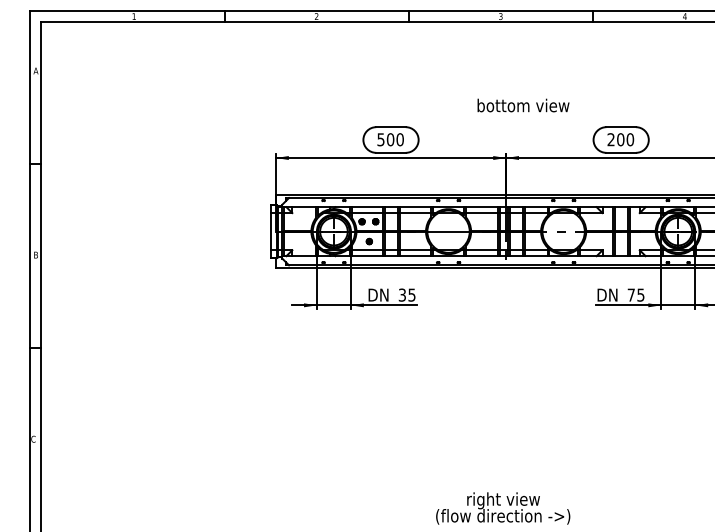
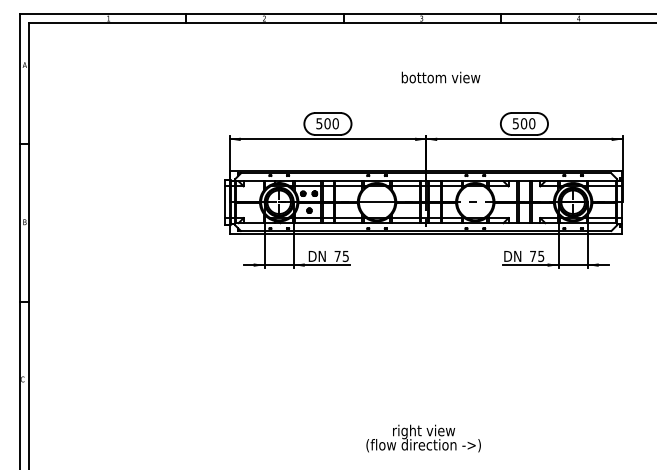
text: (522, 105) -> (440, 77), moved
text: (610, 139) -> (515, 123), 200 -> 500
text: (402, 295) -> (337, 256), 35 -> 75

